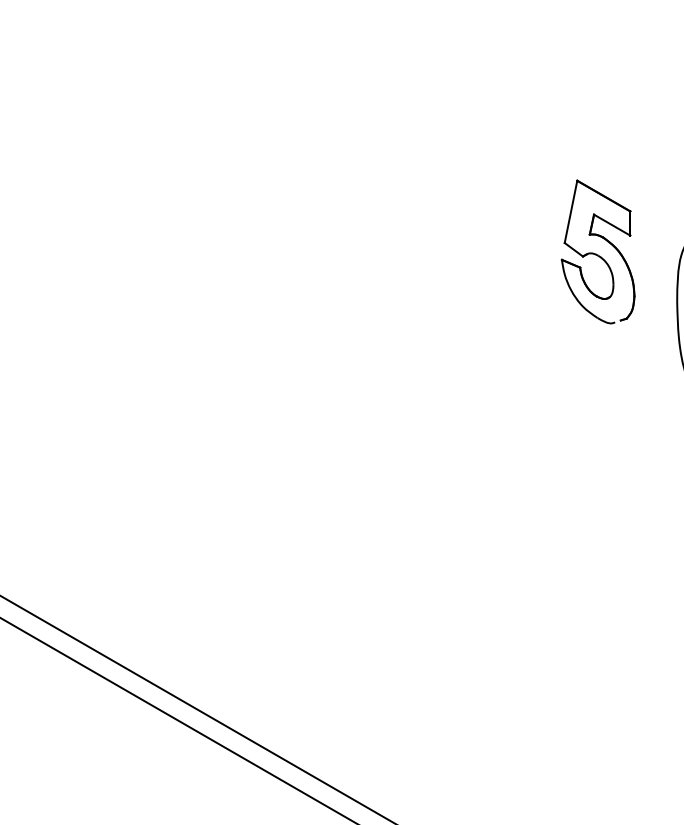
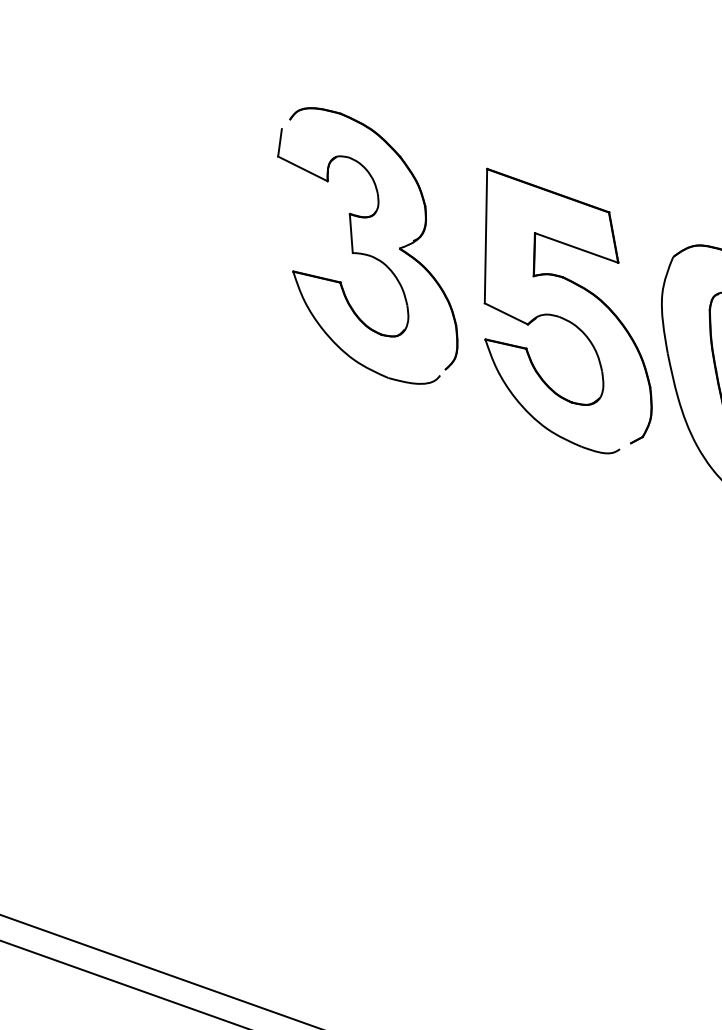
part: (457, 175) -> (364, 246), added
part: (597, 251) -> (556, 308), size x1.67

